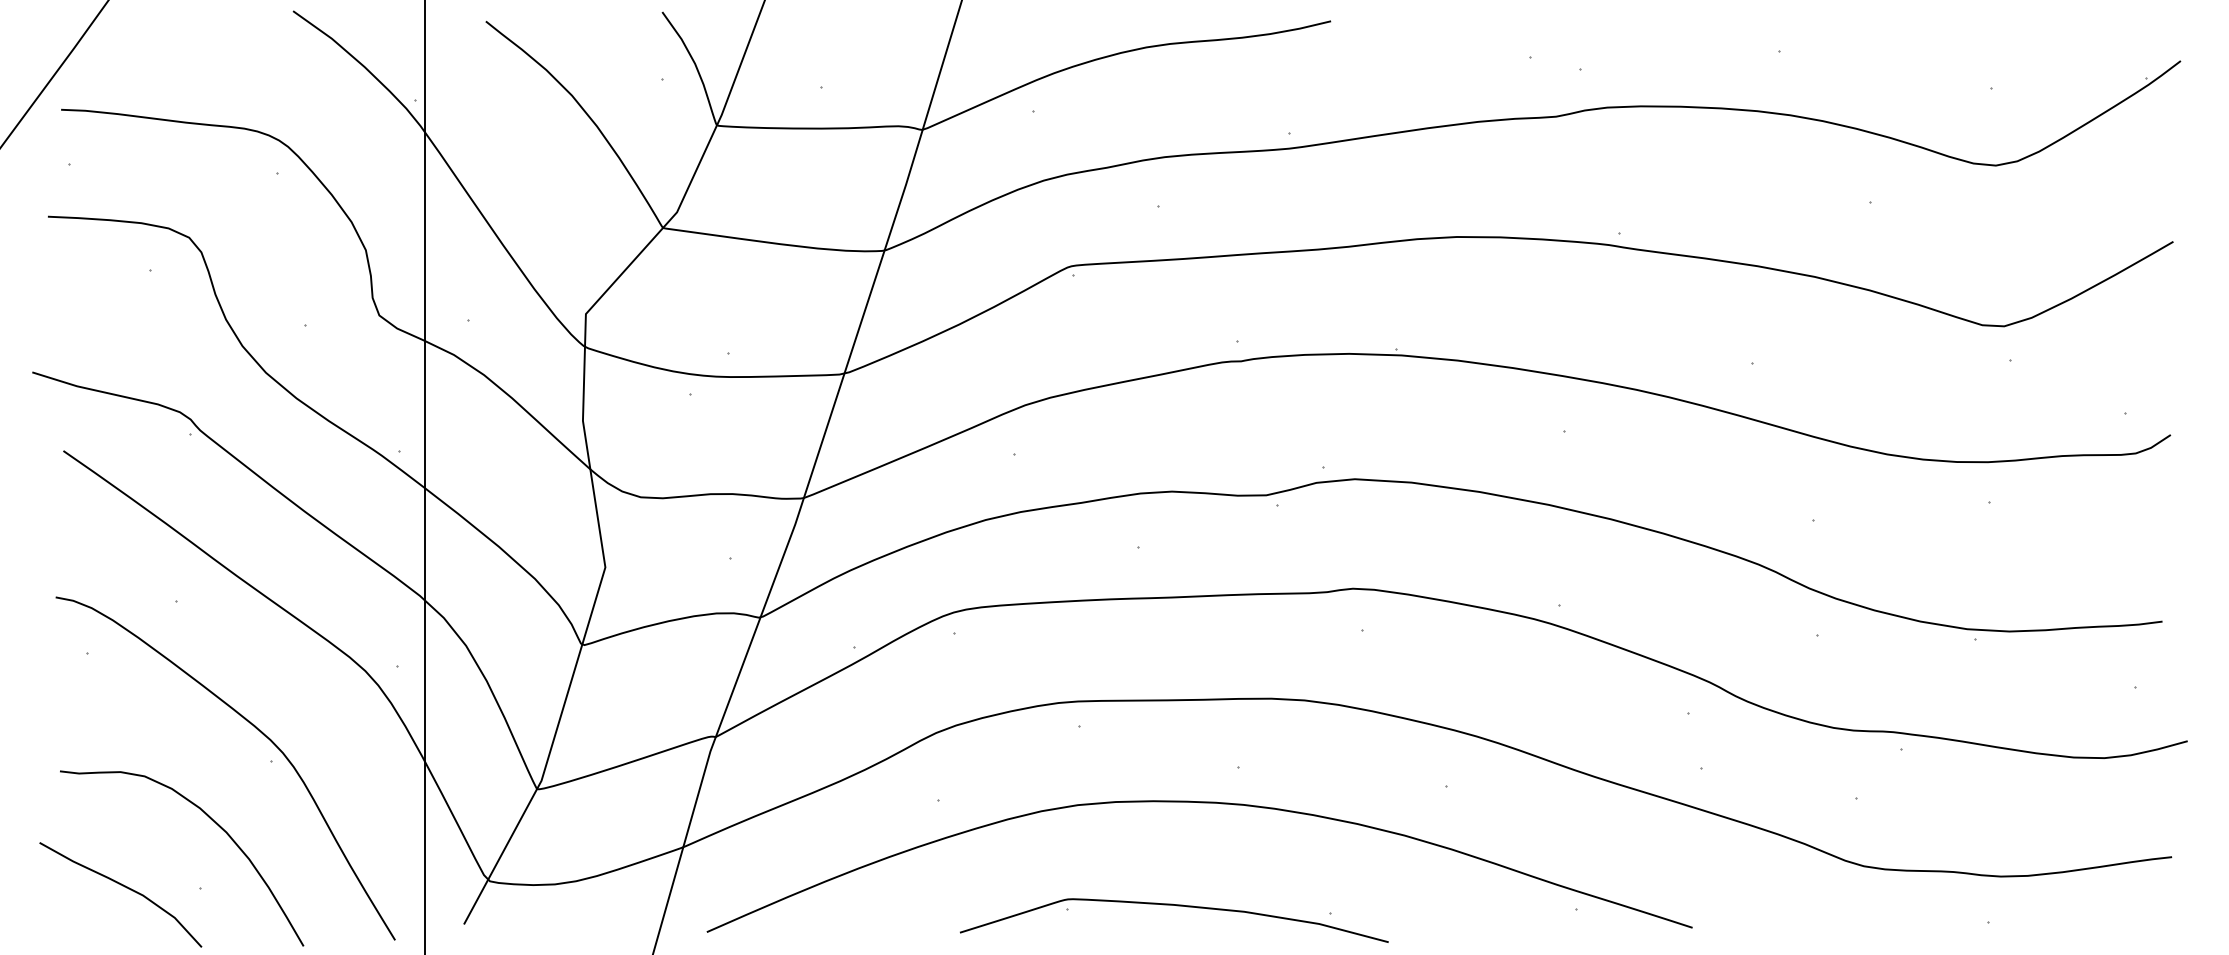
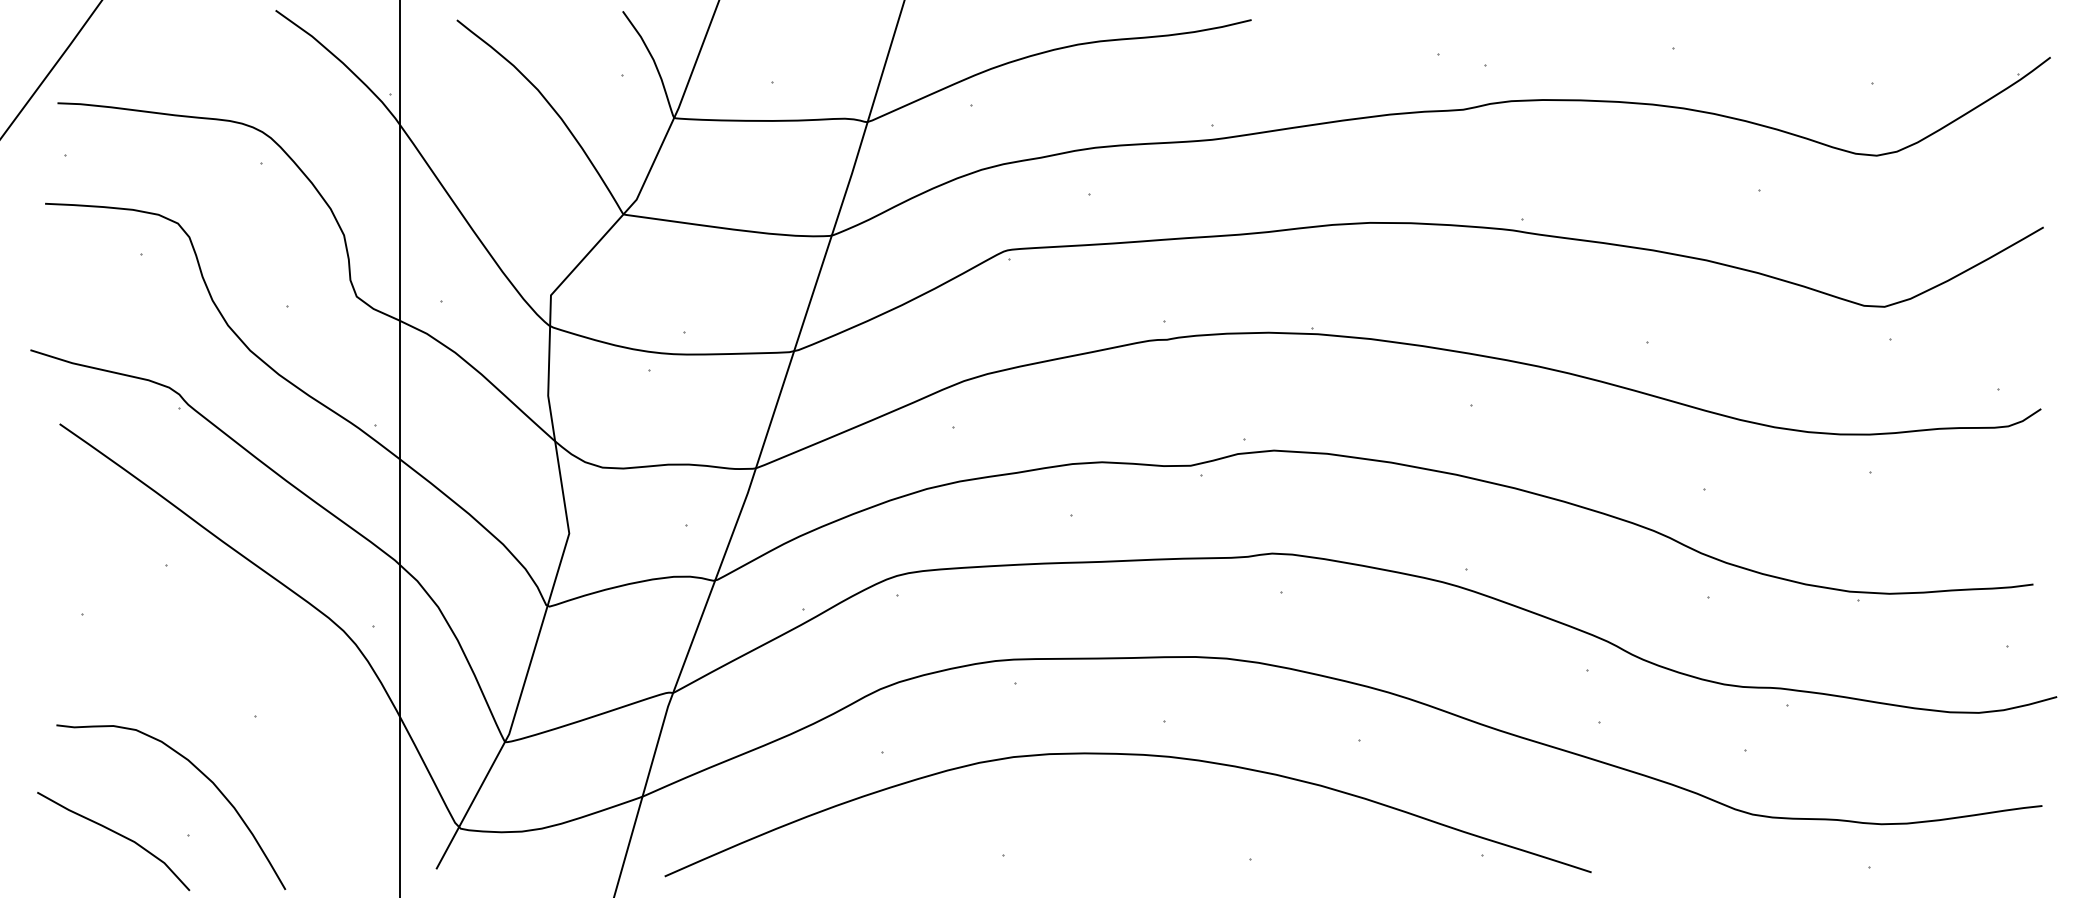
curve: (256, 729) -> (241, 685), removed
curve: (1177, 906) -> (1107, 852), removed

